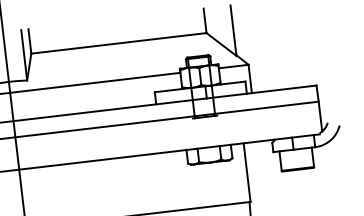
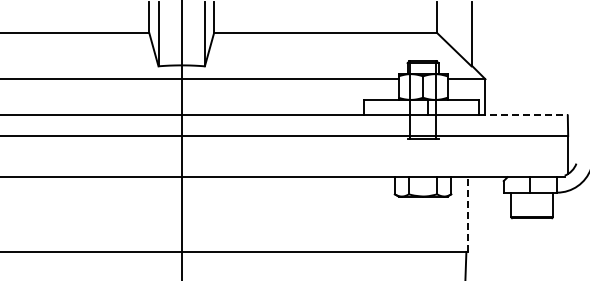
line: (281, 89) -> (523, 115), solid -> dashed
line: (246, 172) -> (467, 214), solid -> dashed

